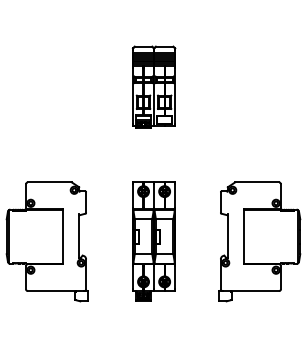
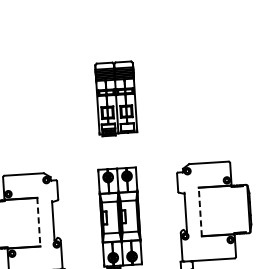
part: (153, 86) -> (115, 98), moved
line: (244, 236) -> (200, 211), solid -> dashed
line: (62, 237) -> (38, 222), solid -> dashed

